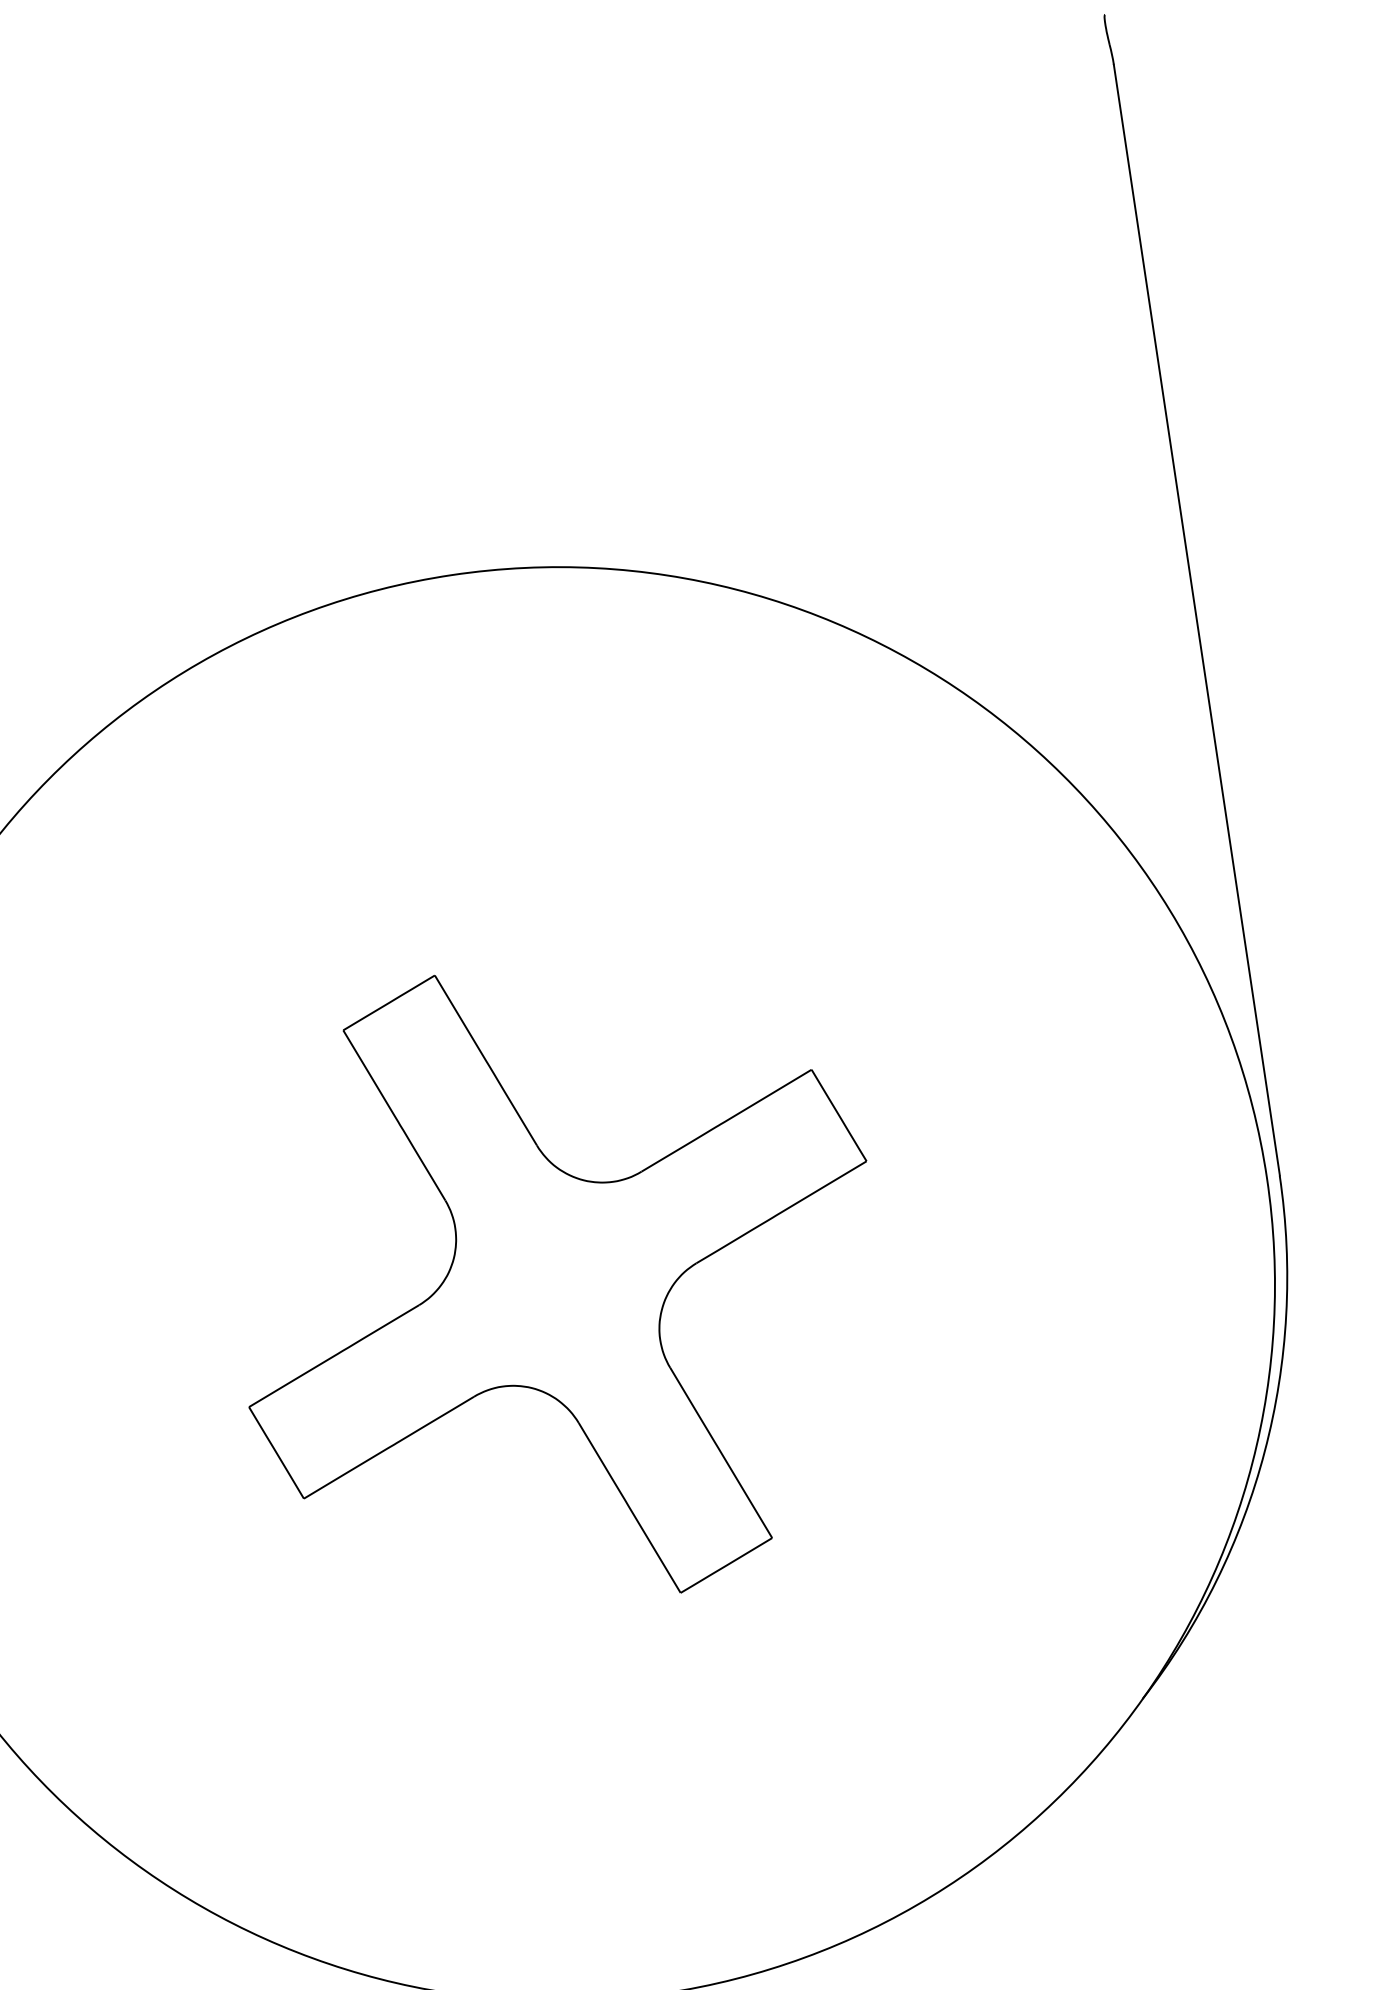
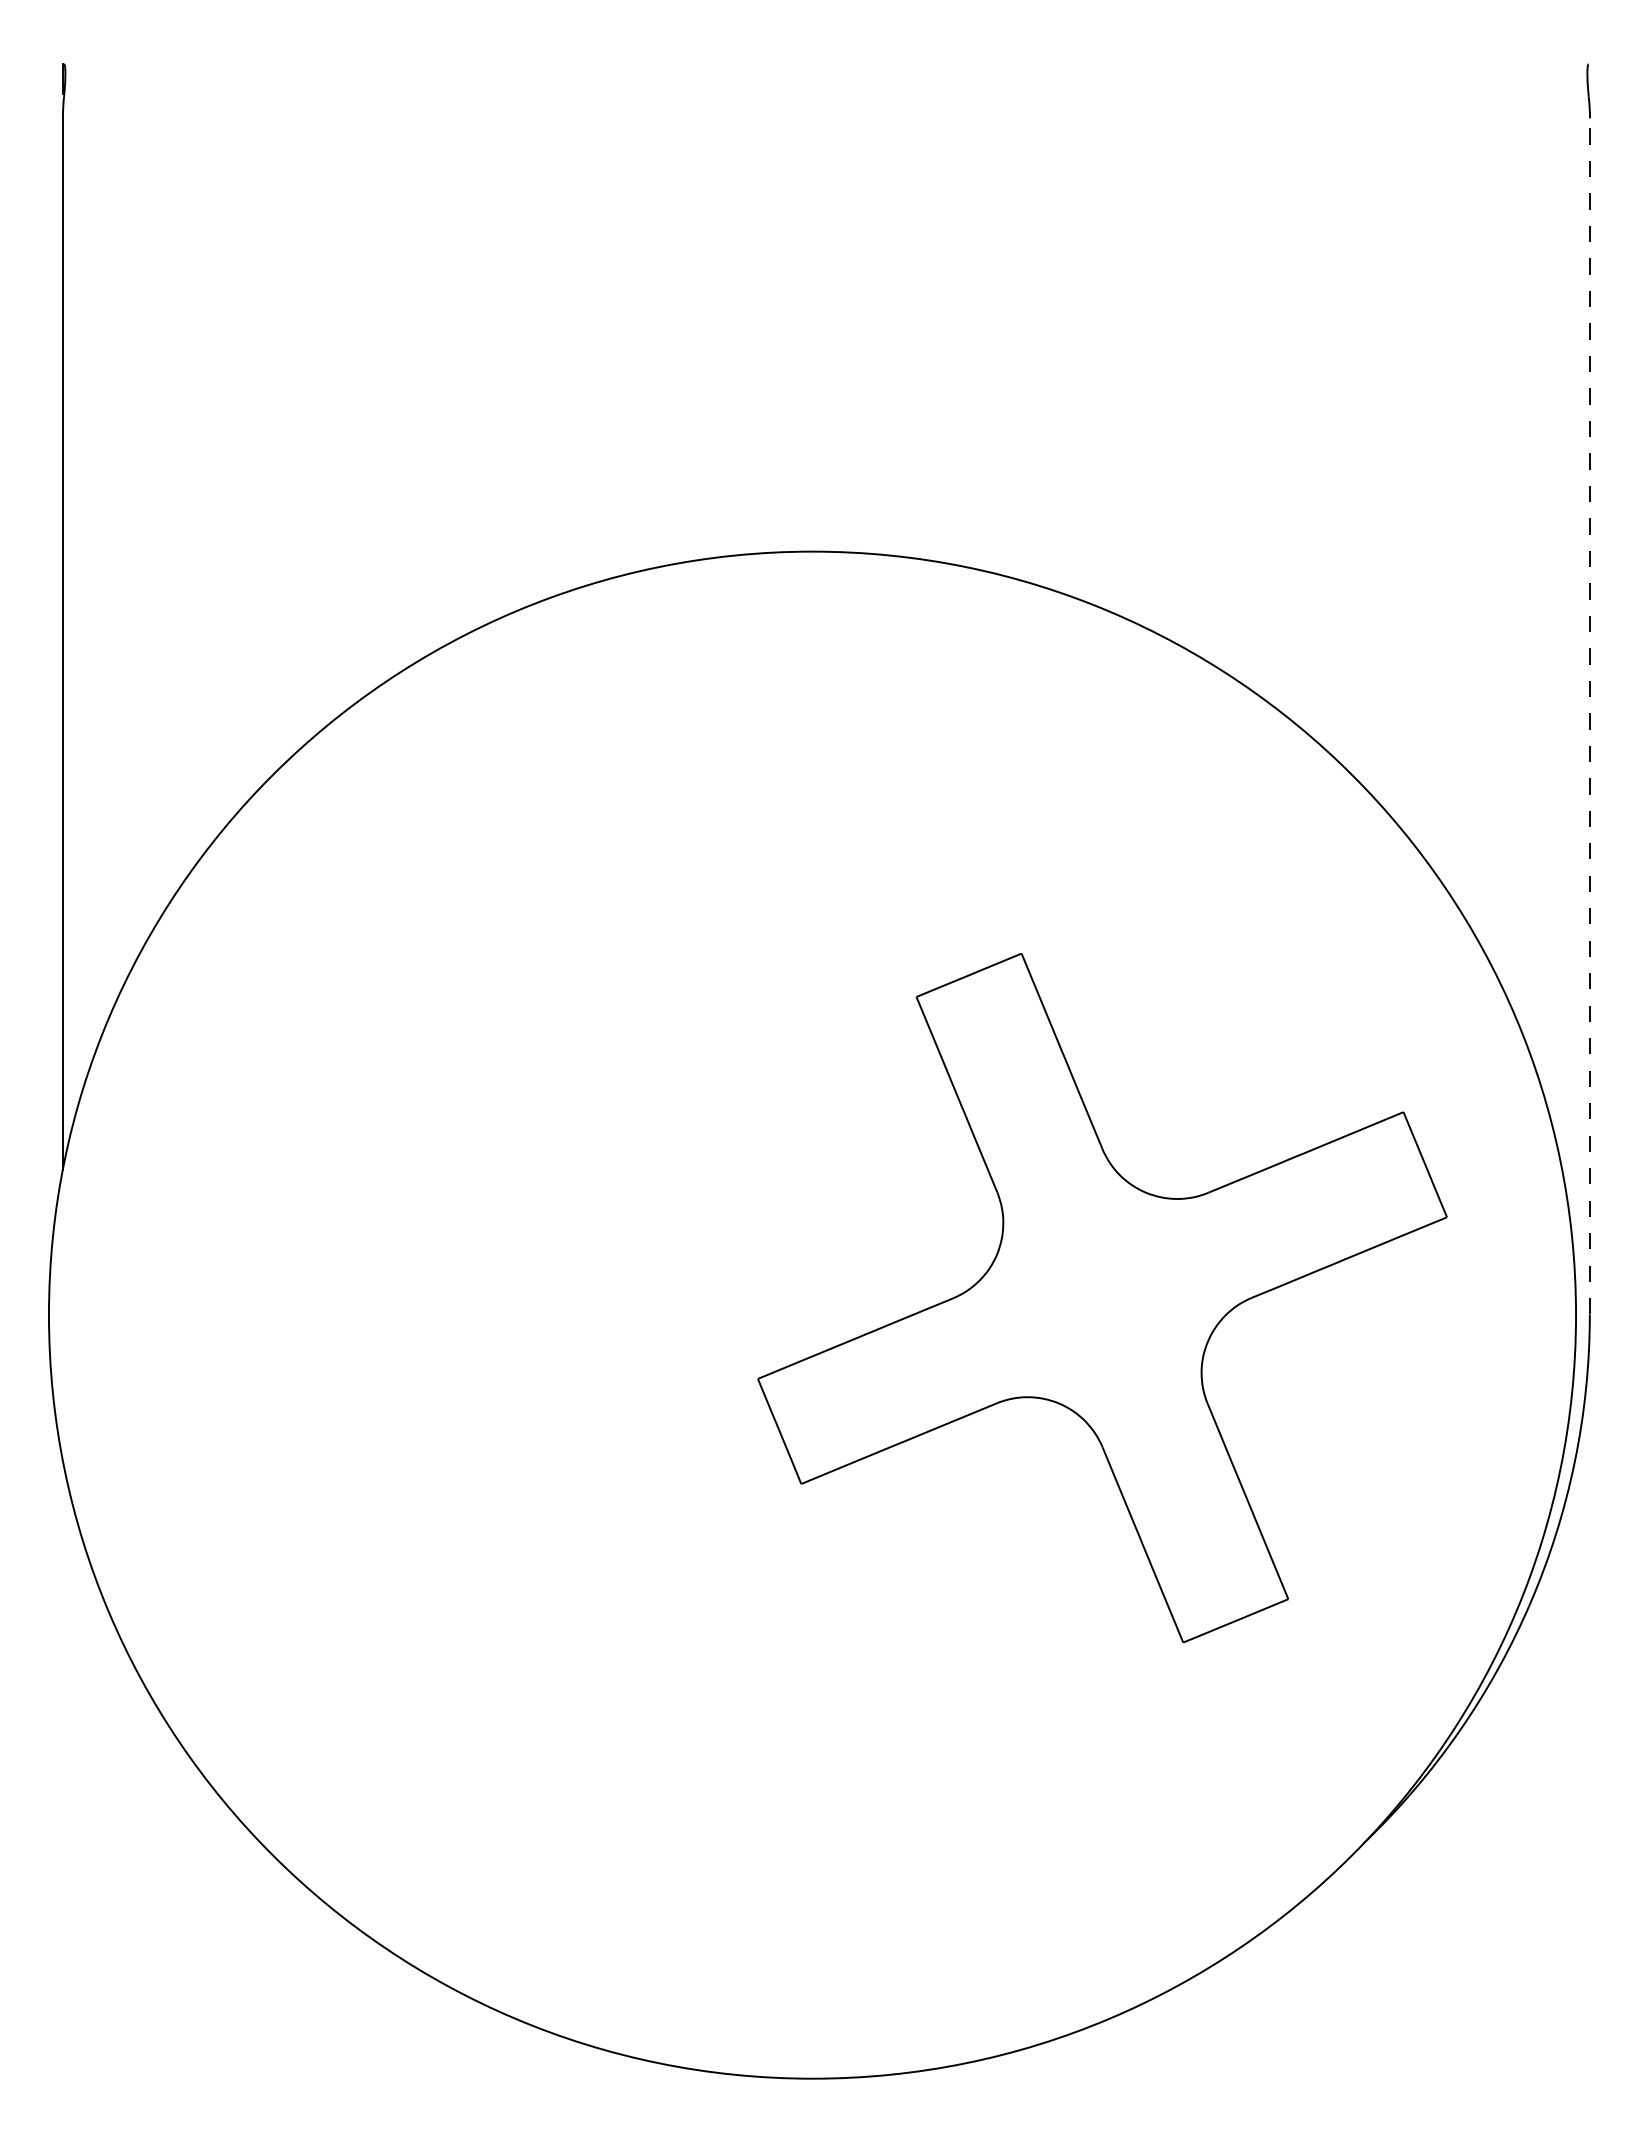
line: (1197, 620) -> (1590, 716), solid -> dashed
part: (557, 1284) -> (1102, 1298), moved

